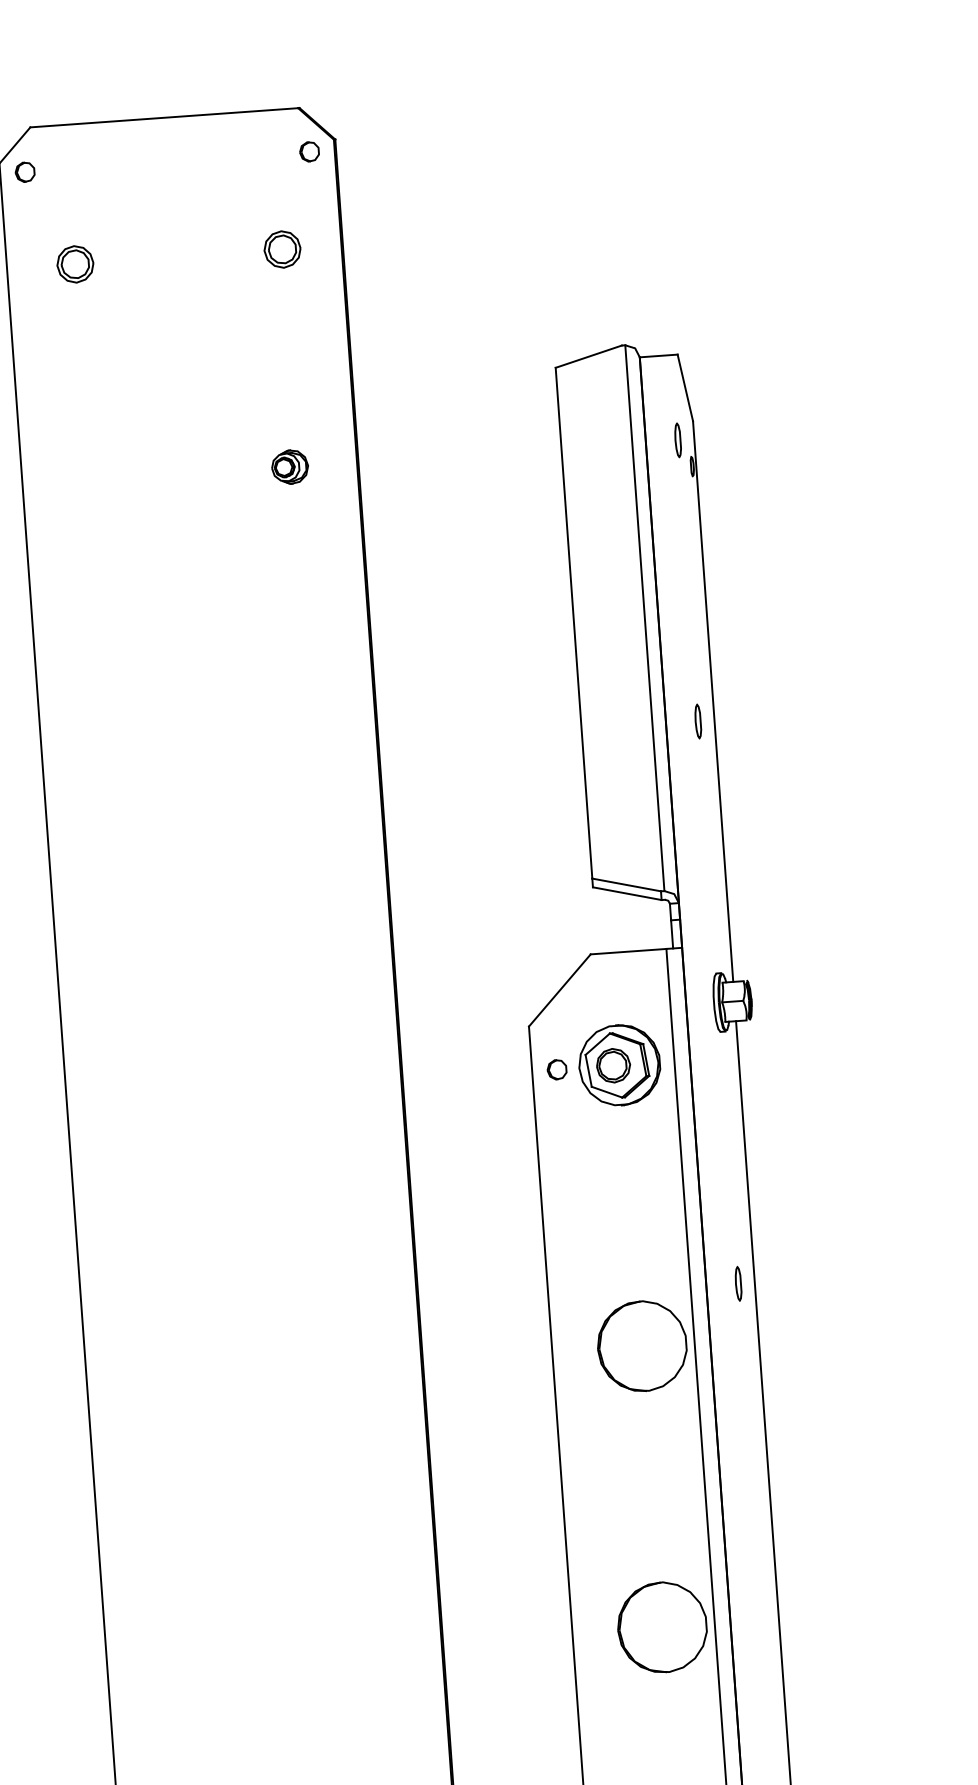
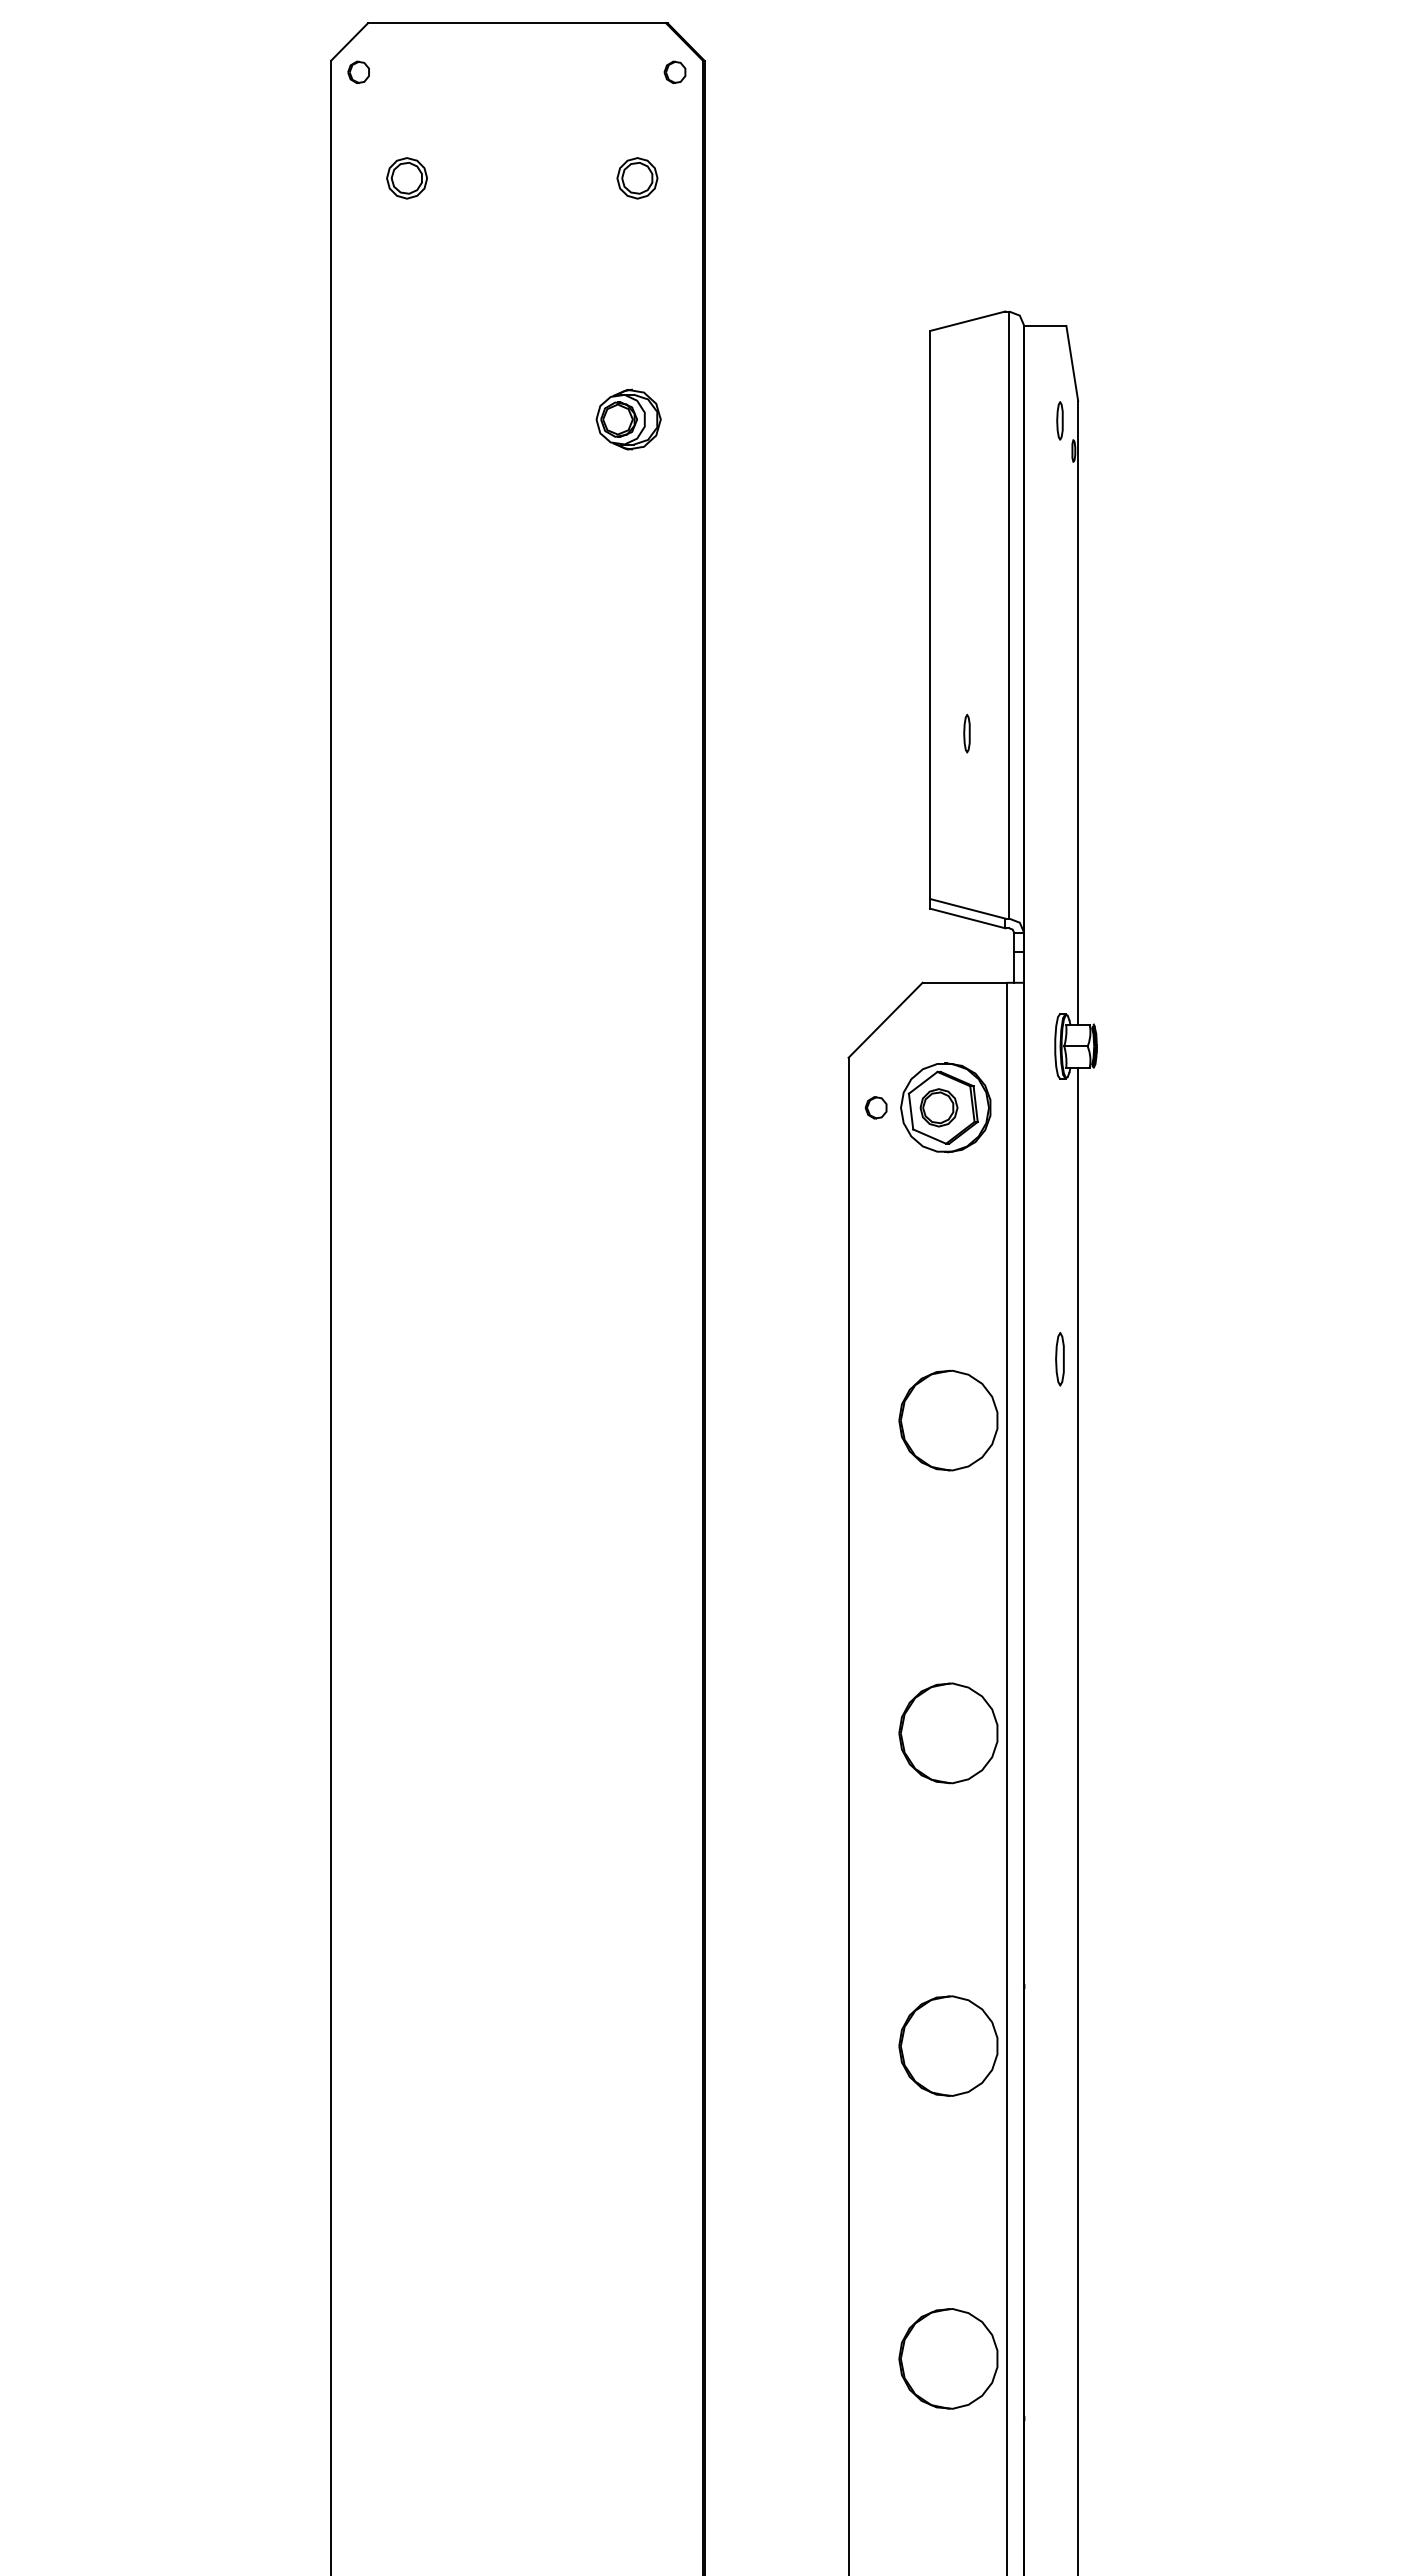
part: (290, 466) -> (628, 419), size x1.6
part: (697, 721) -> (966, 733), moved
part: (737, 1283) -> (1059, 1358), size x1.4

